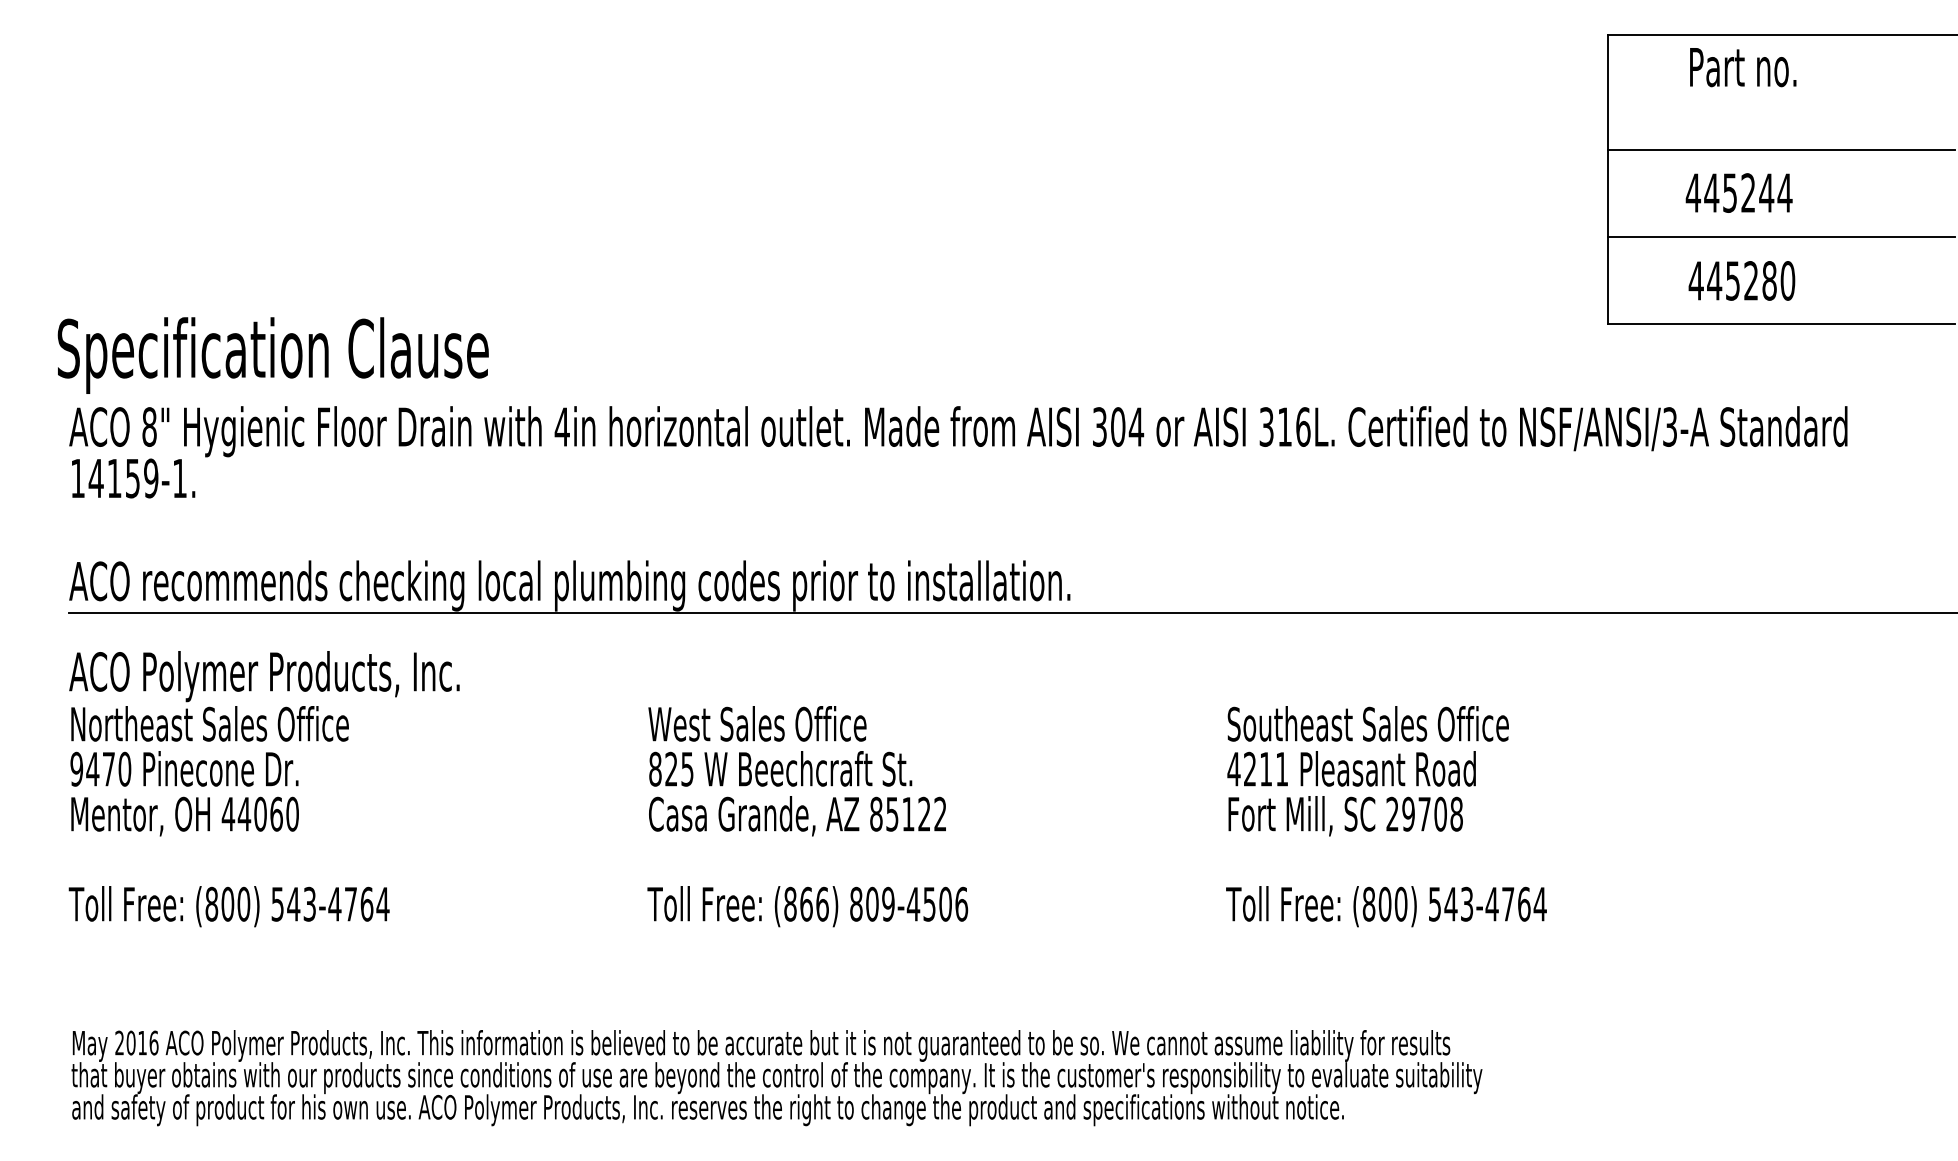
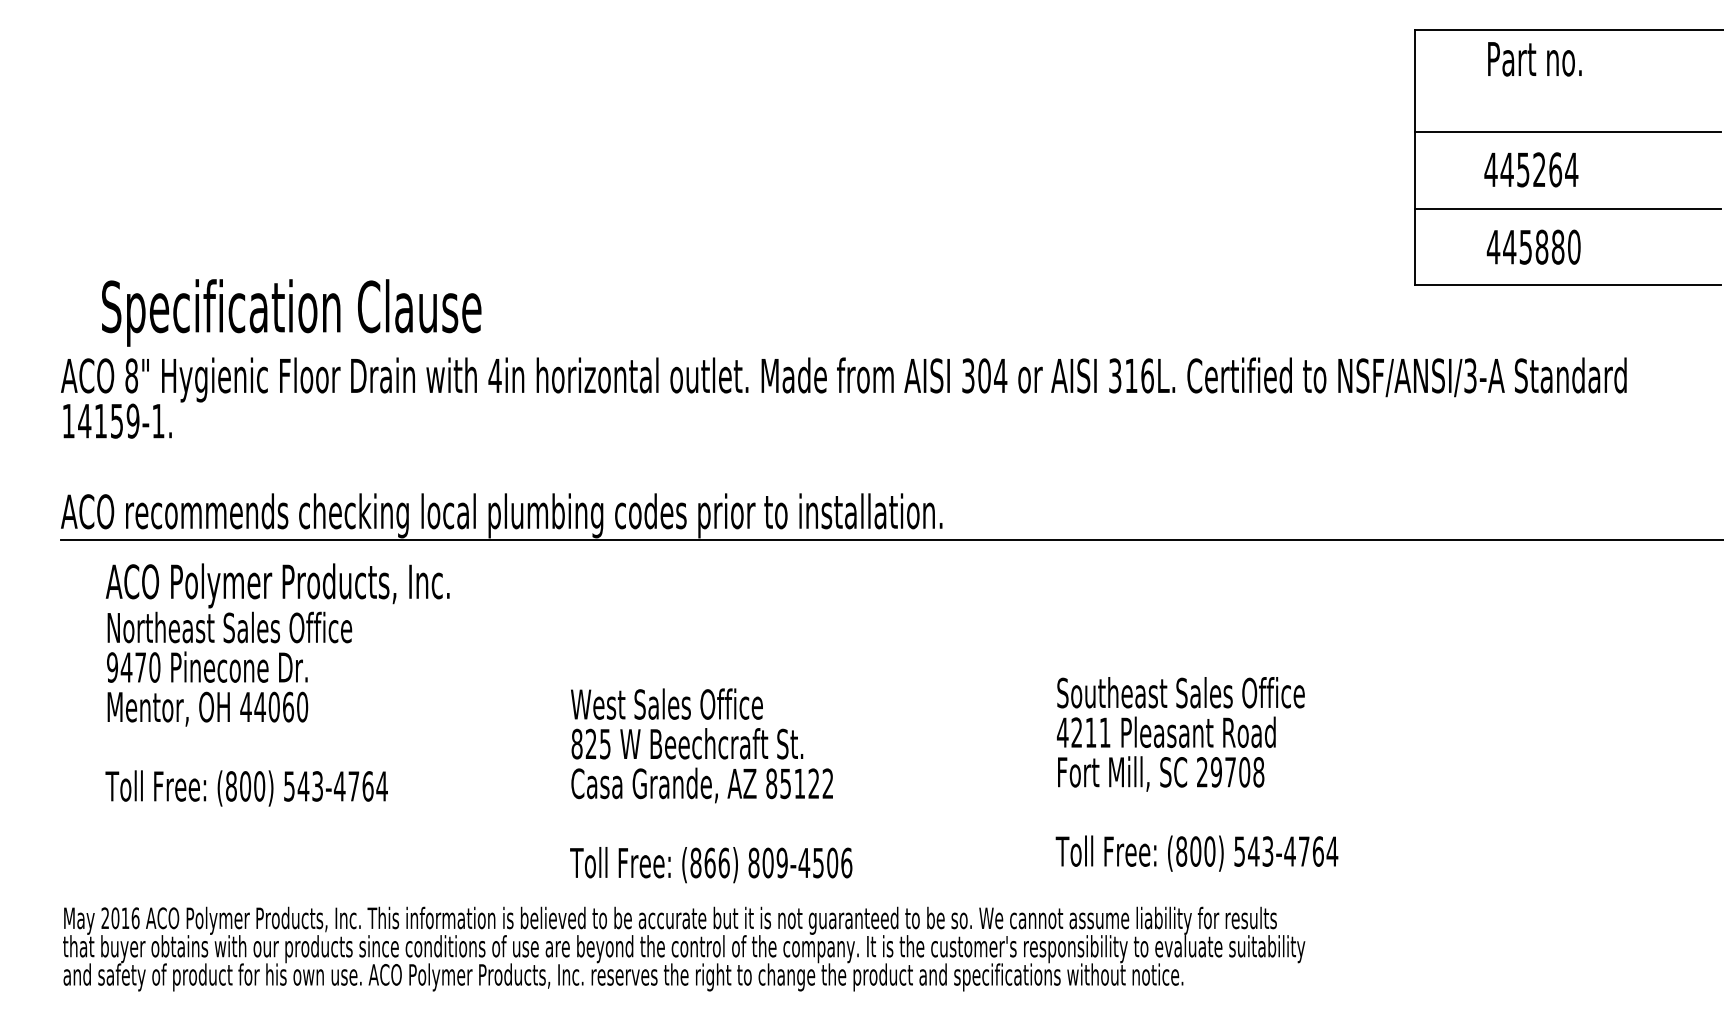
text: (1766, 192) -> (1555, 169), 445244 -> 445264
text: (1751, 280) -> (1542, 246), 445280 -> 445880
text: (272, 355) -> (290, 312), moved
text: (263, 789) -> (276, 685), moved
text: (807, 816) -> (710, 785), moved
text: (1386, 816) -> (1197, 774), moved

